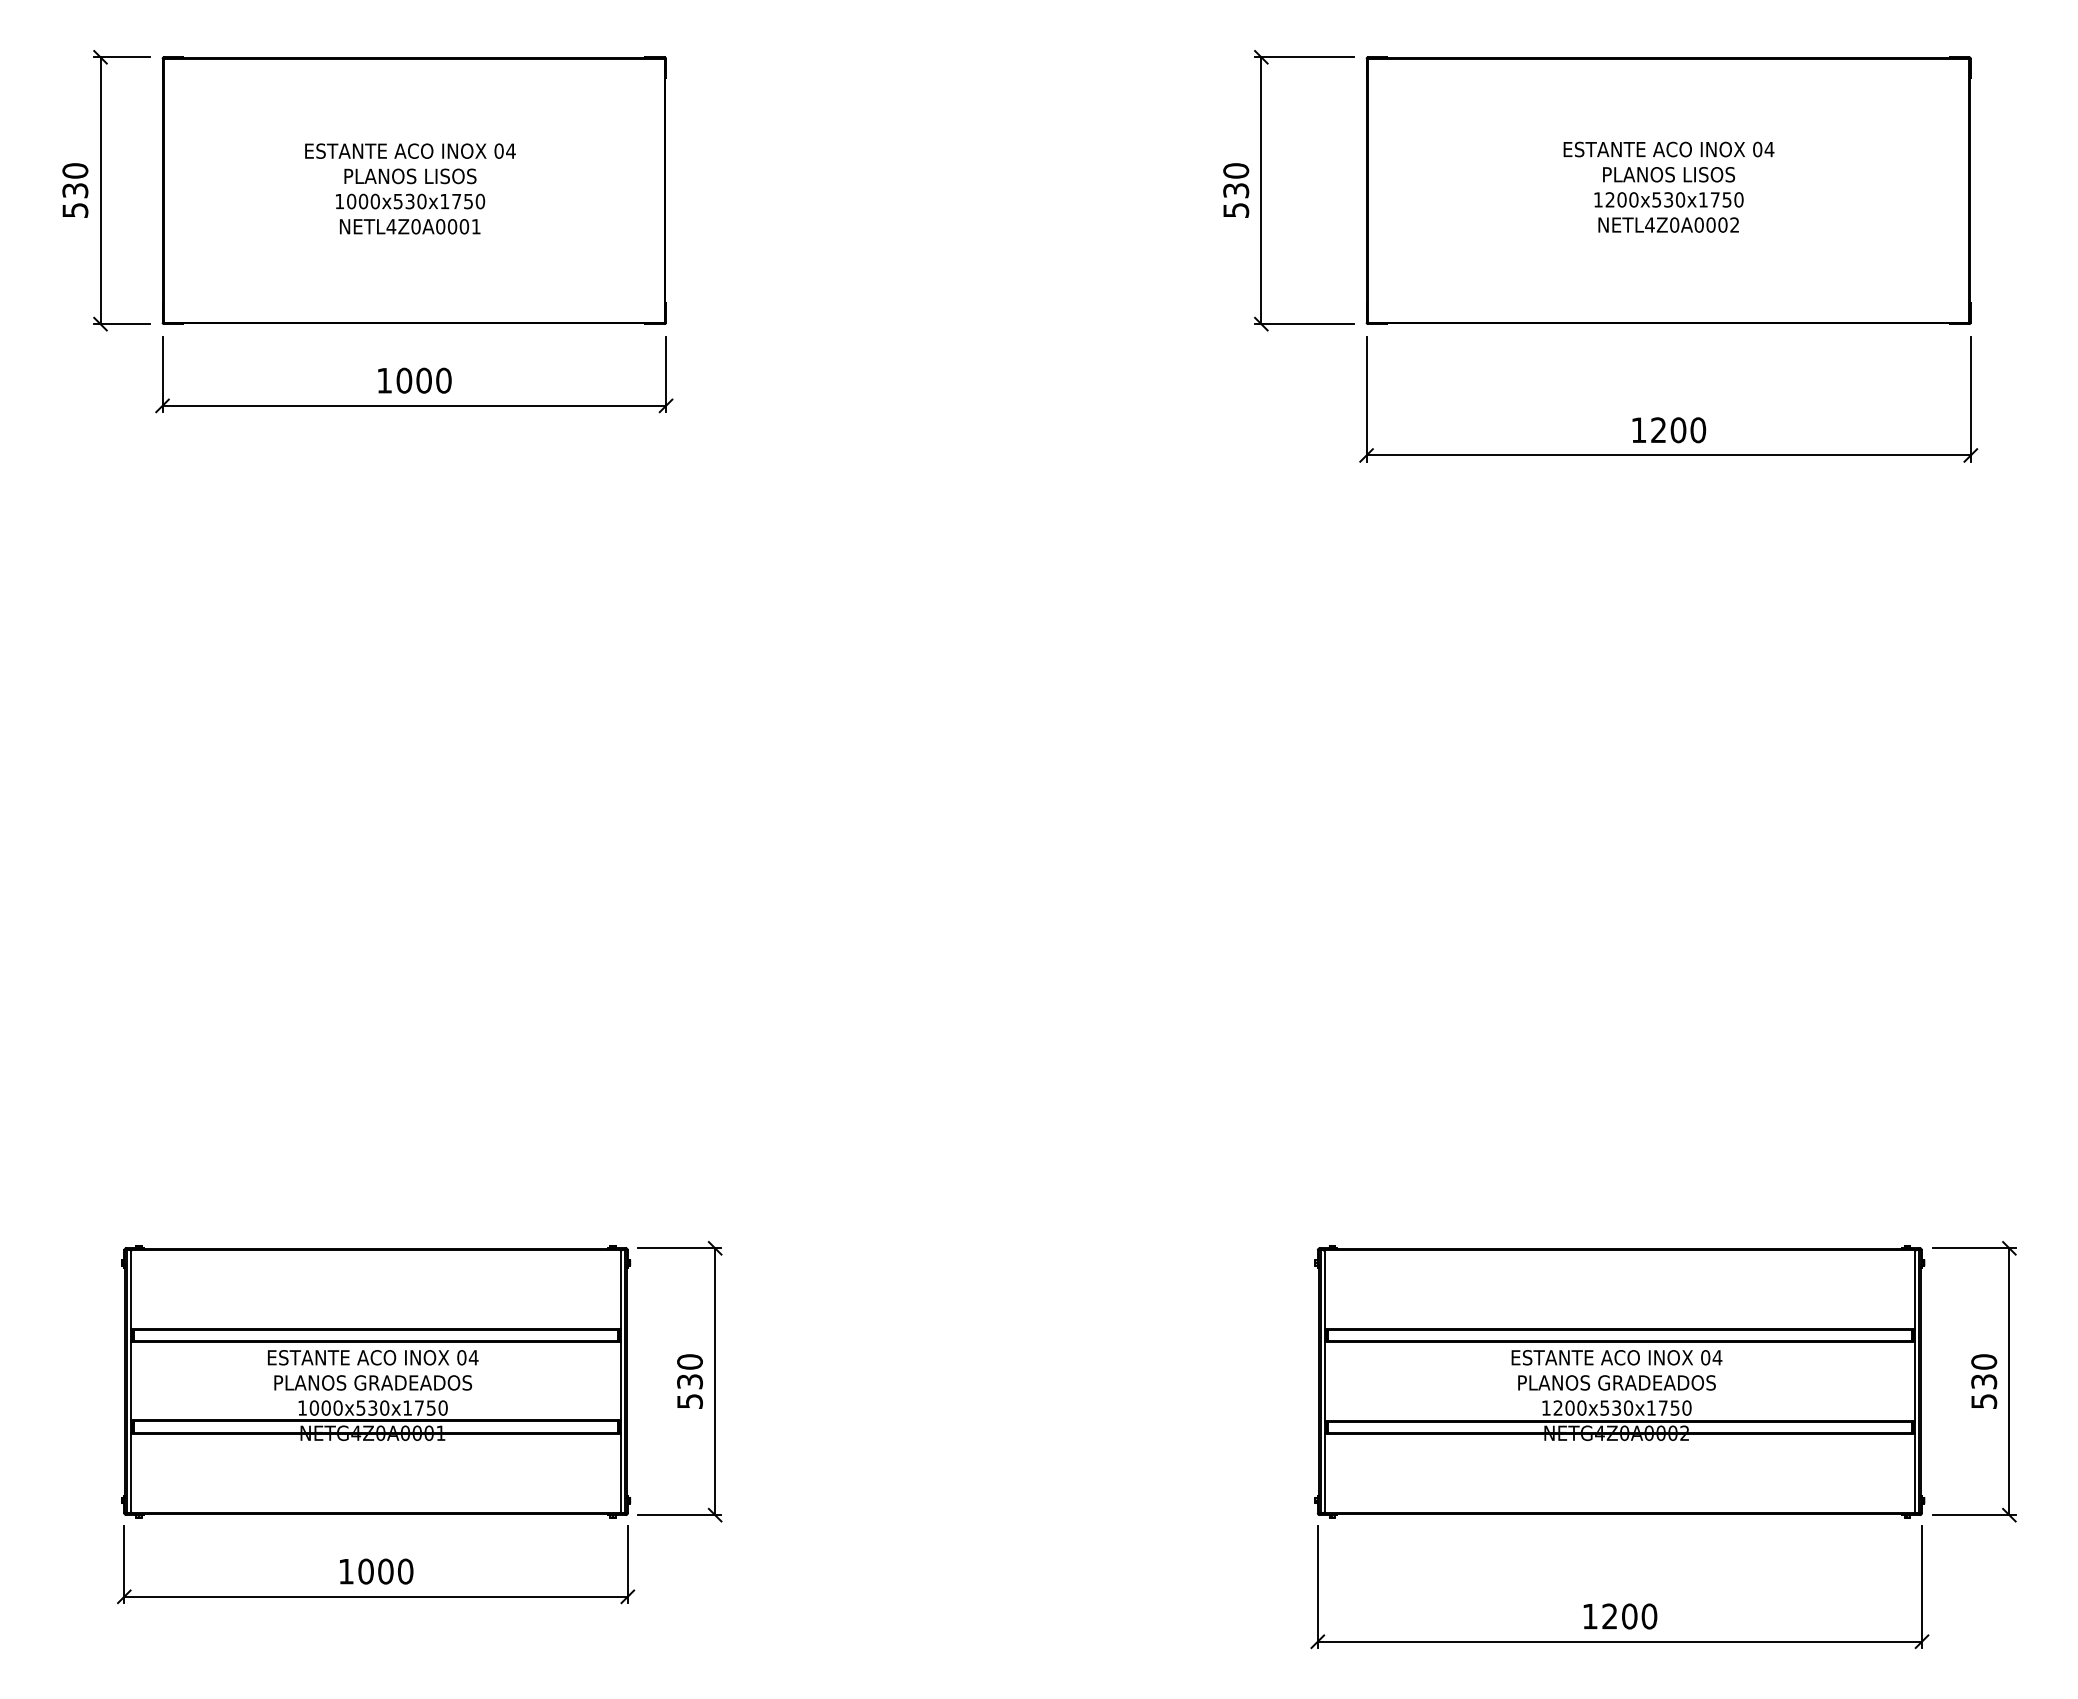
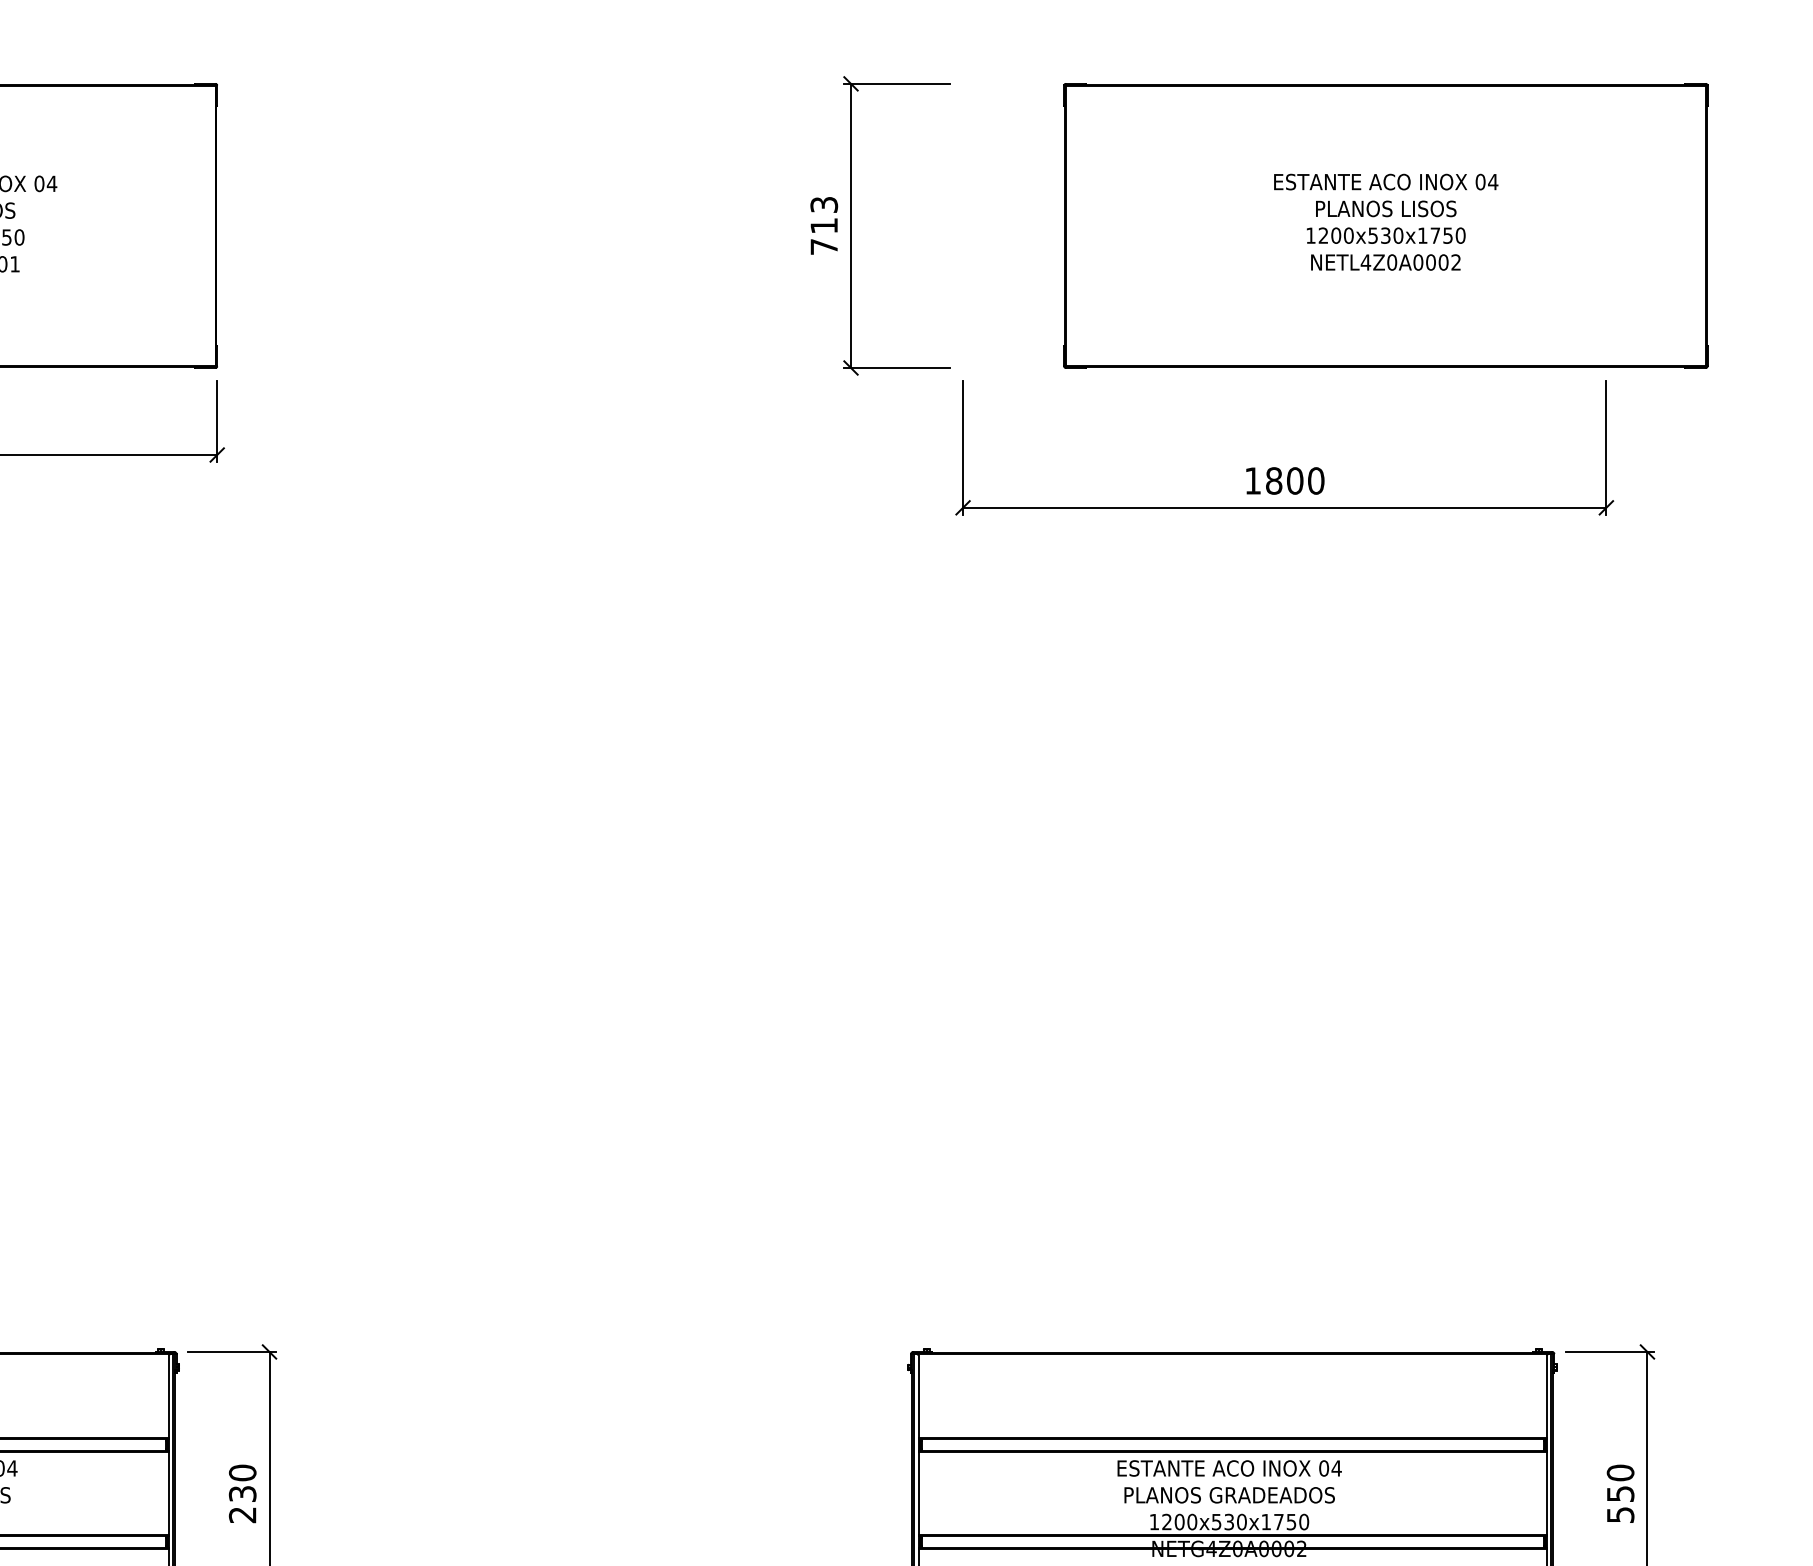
text: (1236, 190) -> (824, 225), 530 -> 713
part: (1668, 190) -> (1385, 225), moved
text: (1658, 430) -> (1273, 481), 1200 -> 1800
text: (1983, 1381) -> (1619, 1493), 530 -> 550
text: (689, 1401) -> (242, 1515), 530 -> 230

